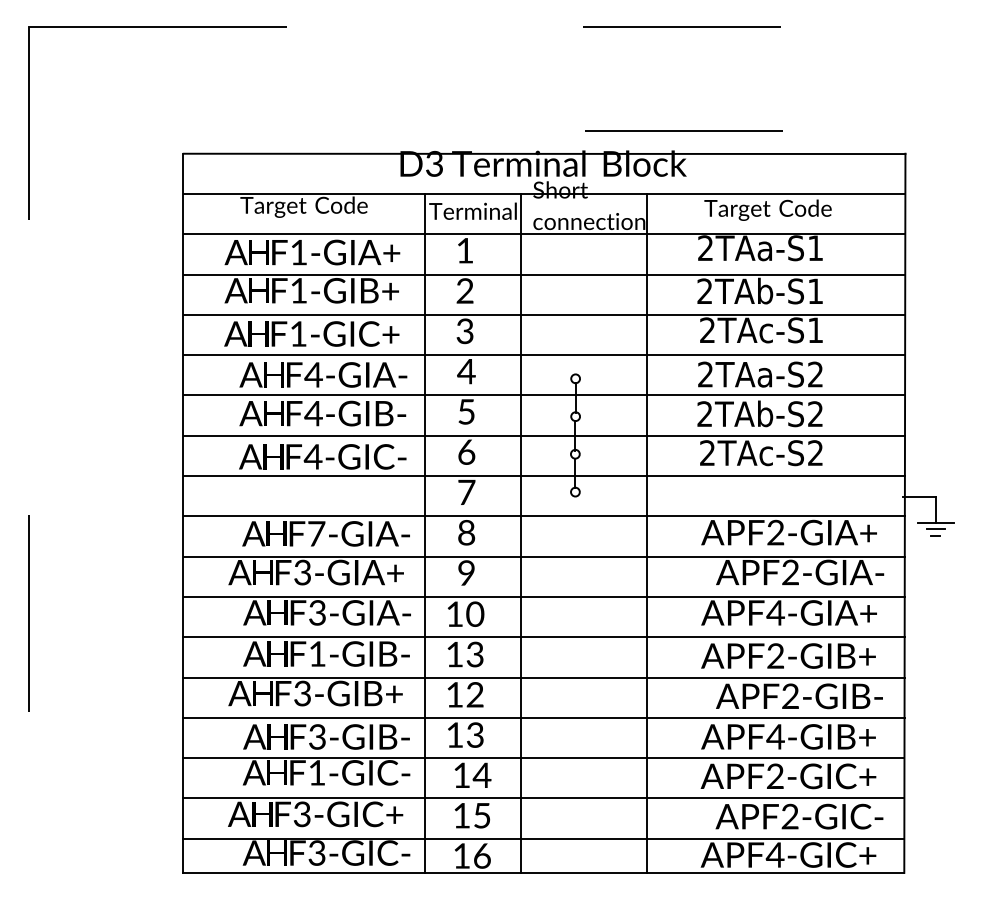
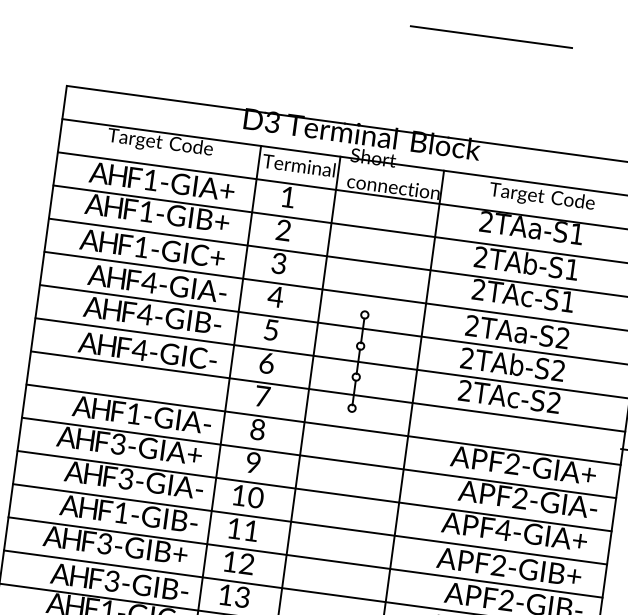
line: (683, 130) -> (481, 122), removed
text: (316, 533) -> (134, 413), F7-GIA- -> F1-GIA-
text: (474, 654) -> (250, 530), 13 -> 11

